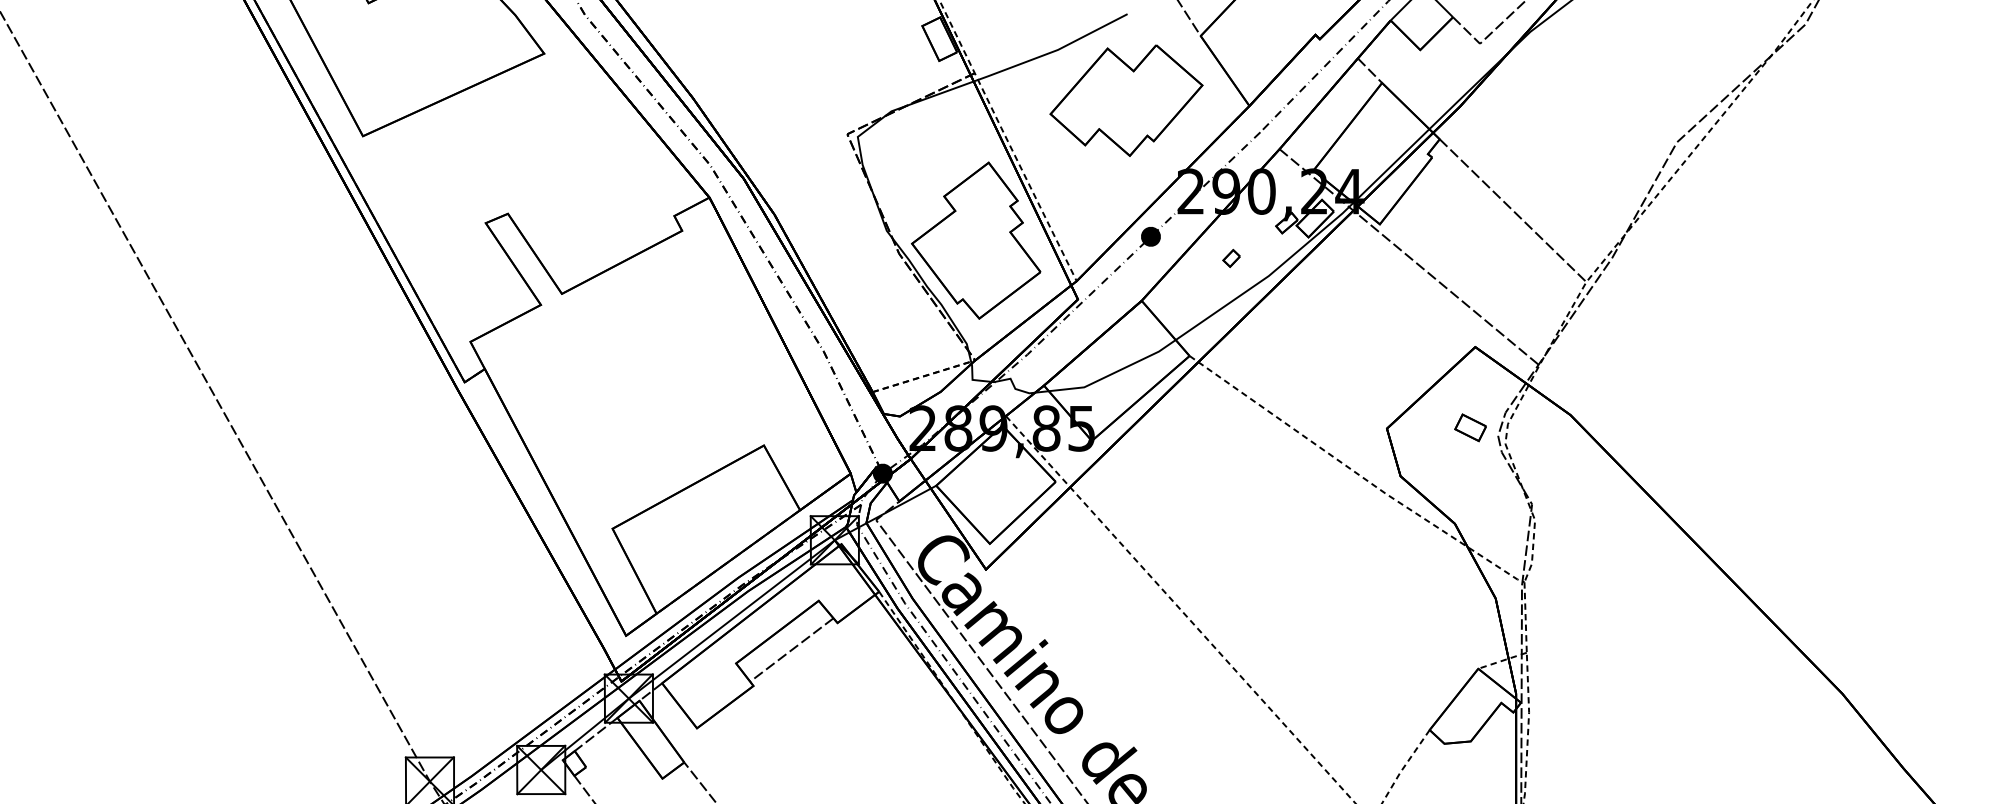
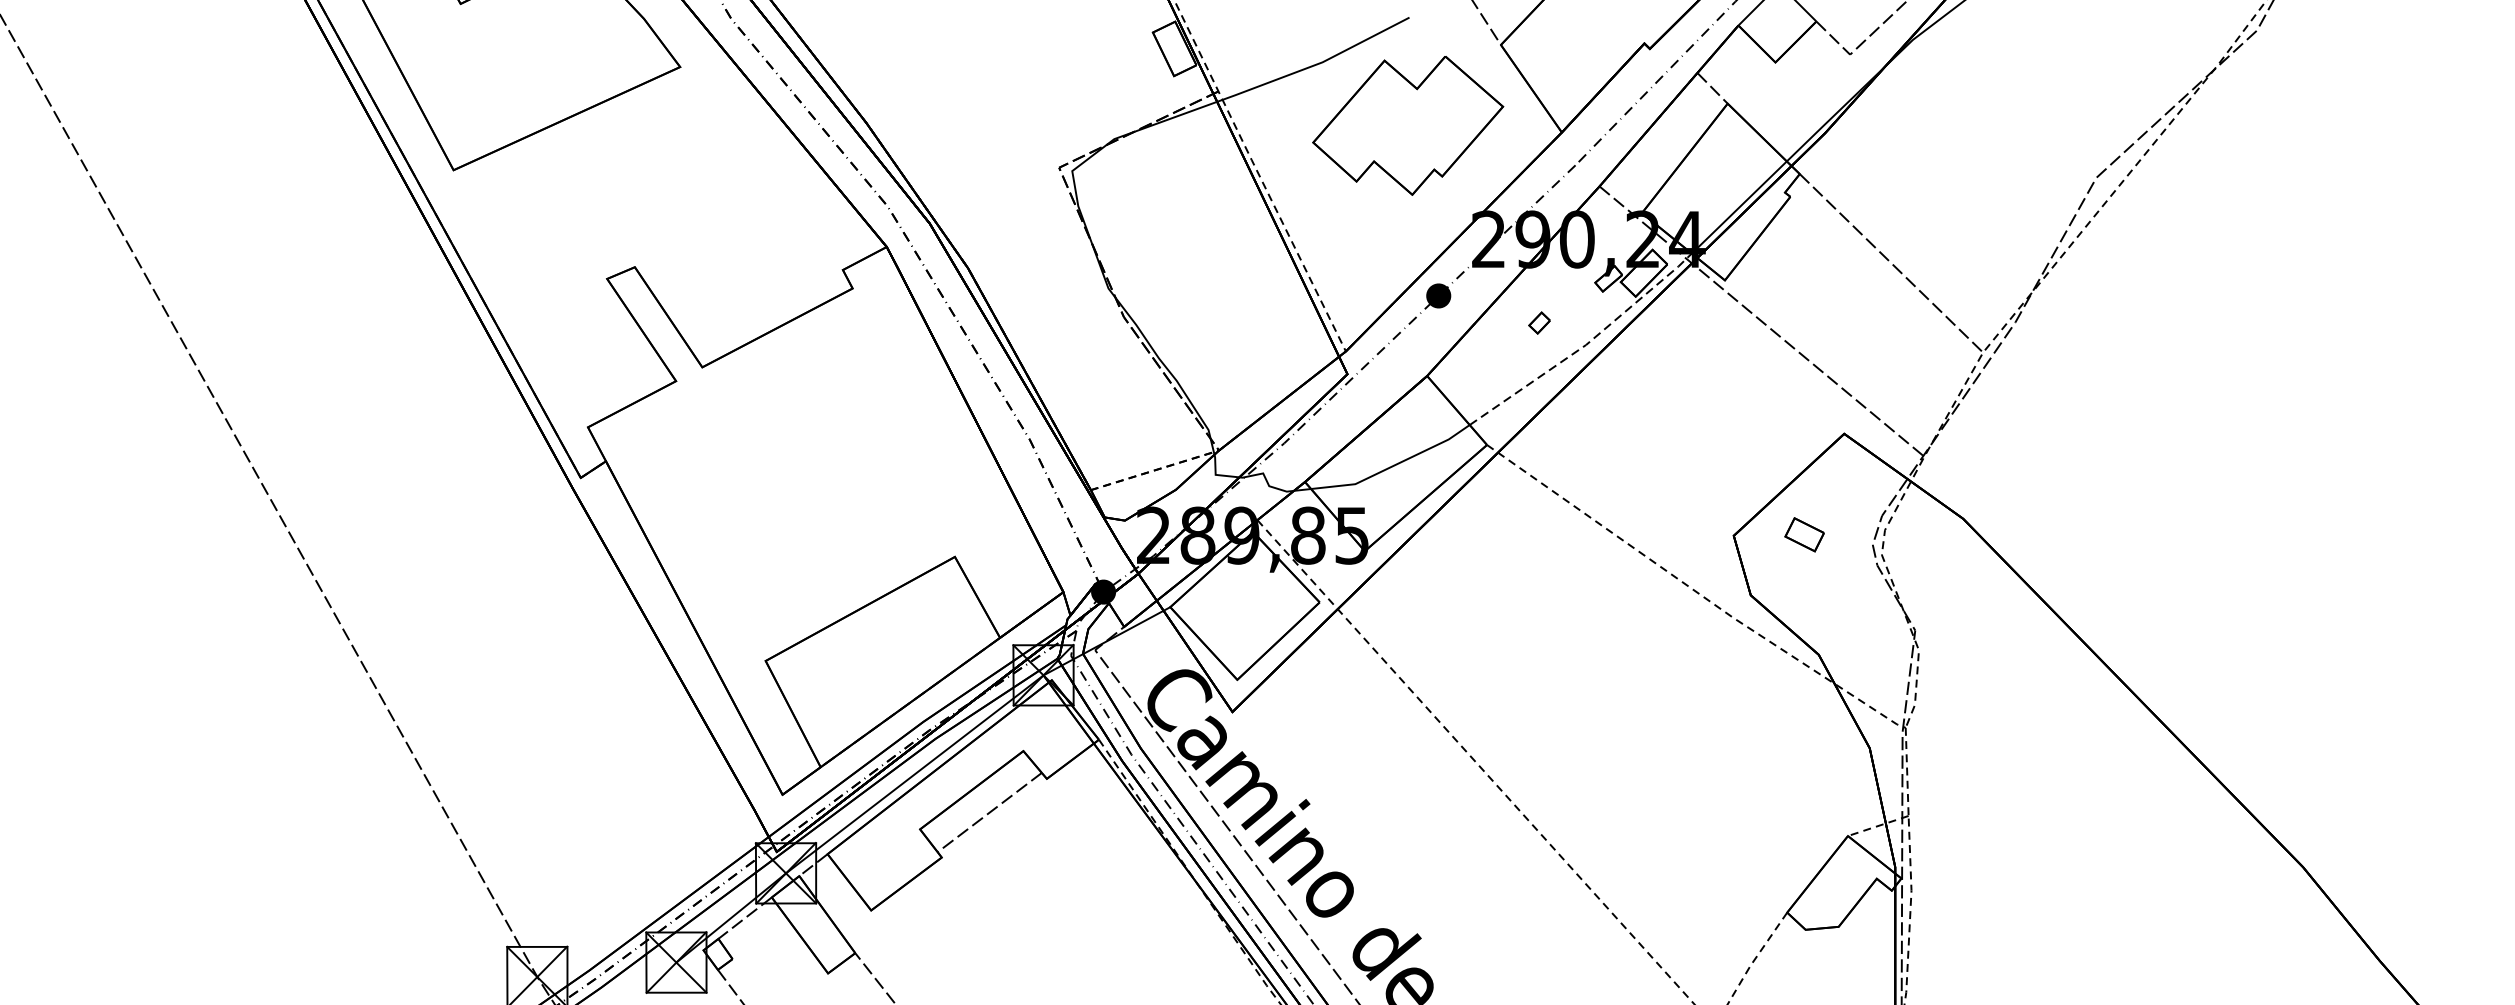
part: (976, 240) -> (1220, 300), removed
line: (1268, 276) -> (1585, 345), solid -> dashed
part: (1470, 427) -> (1804, 534), moved

